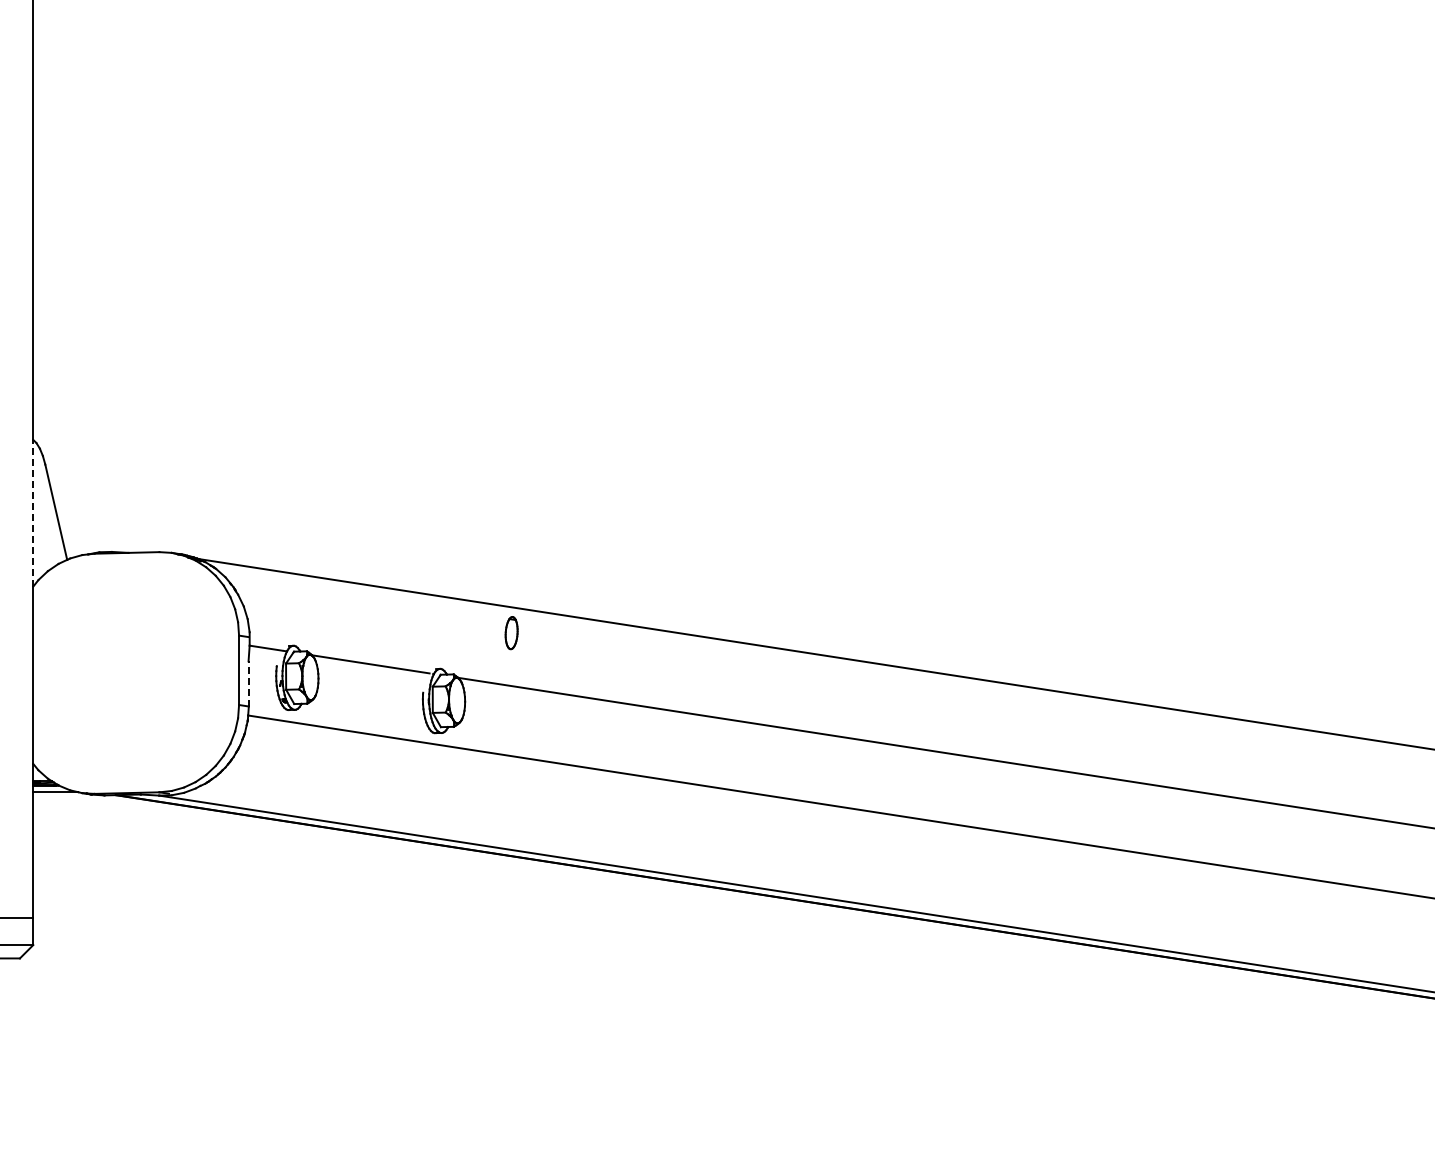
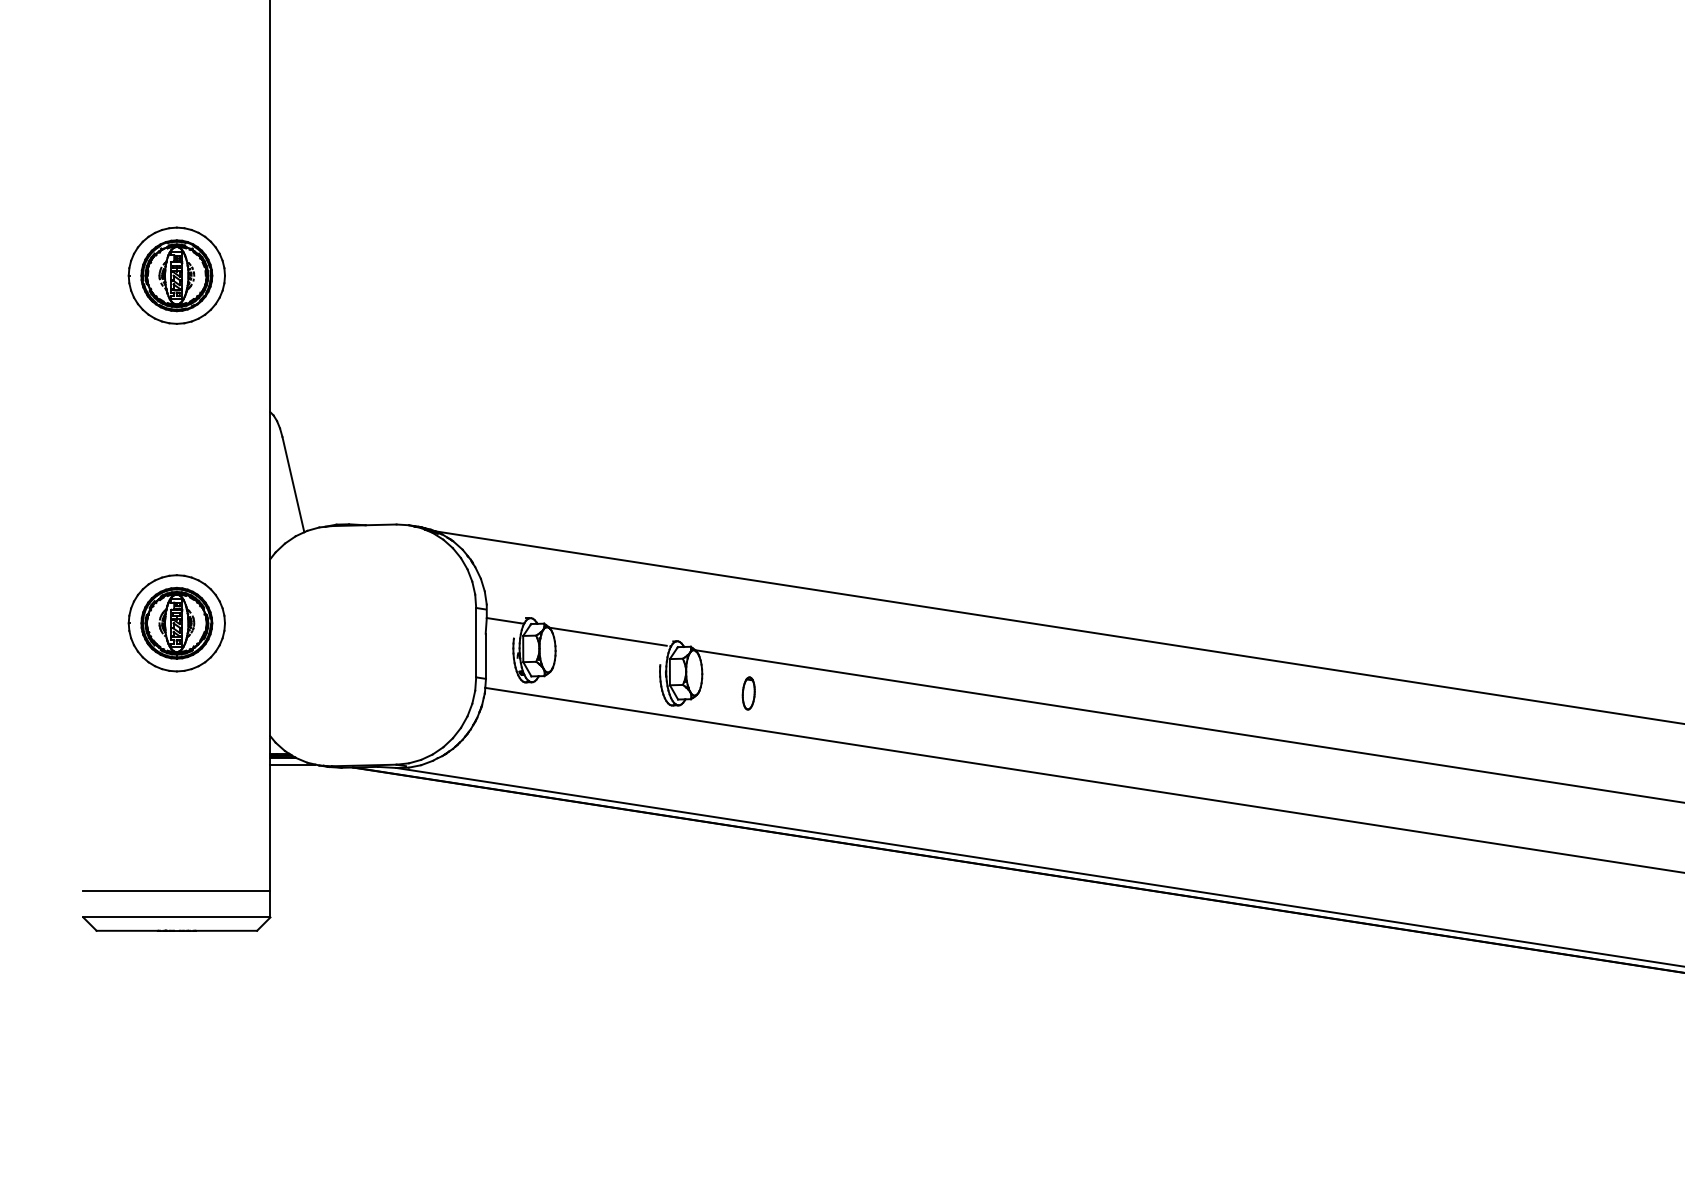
line: (33, 513) -> (270, 485), dashed -> solid
part: (511, 633) -> (748, 693), moved
line: (248, 684) -> (485, 656), dashed -> solid

